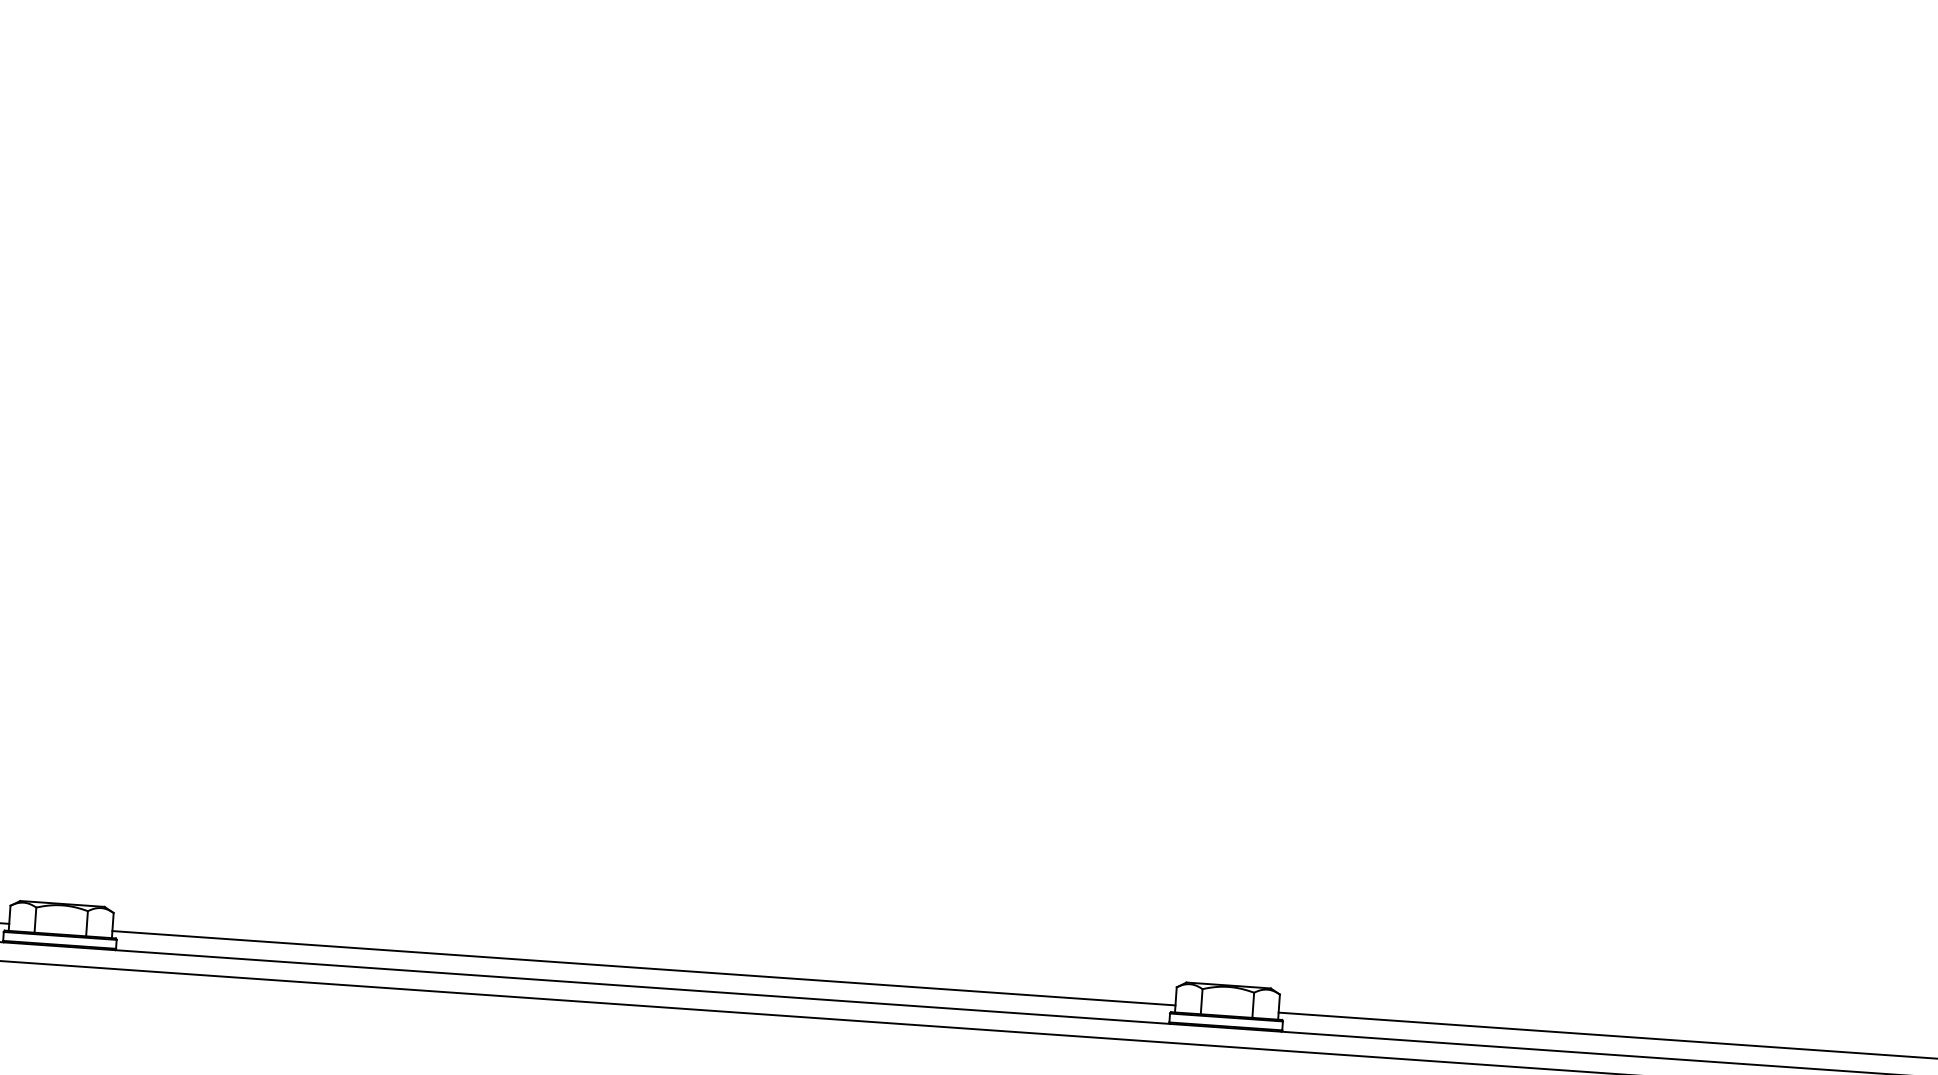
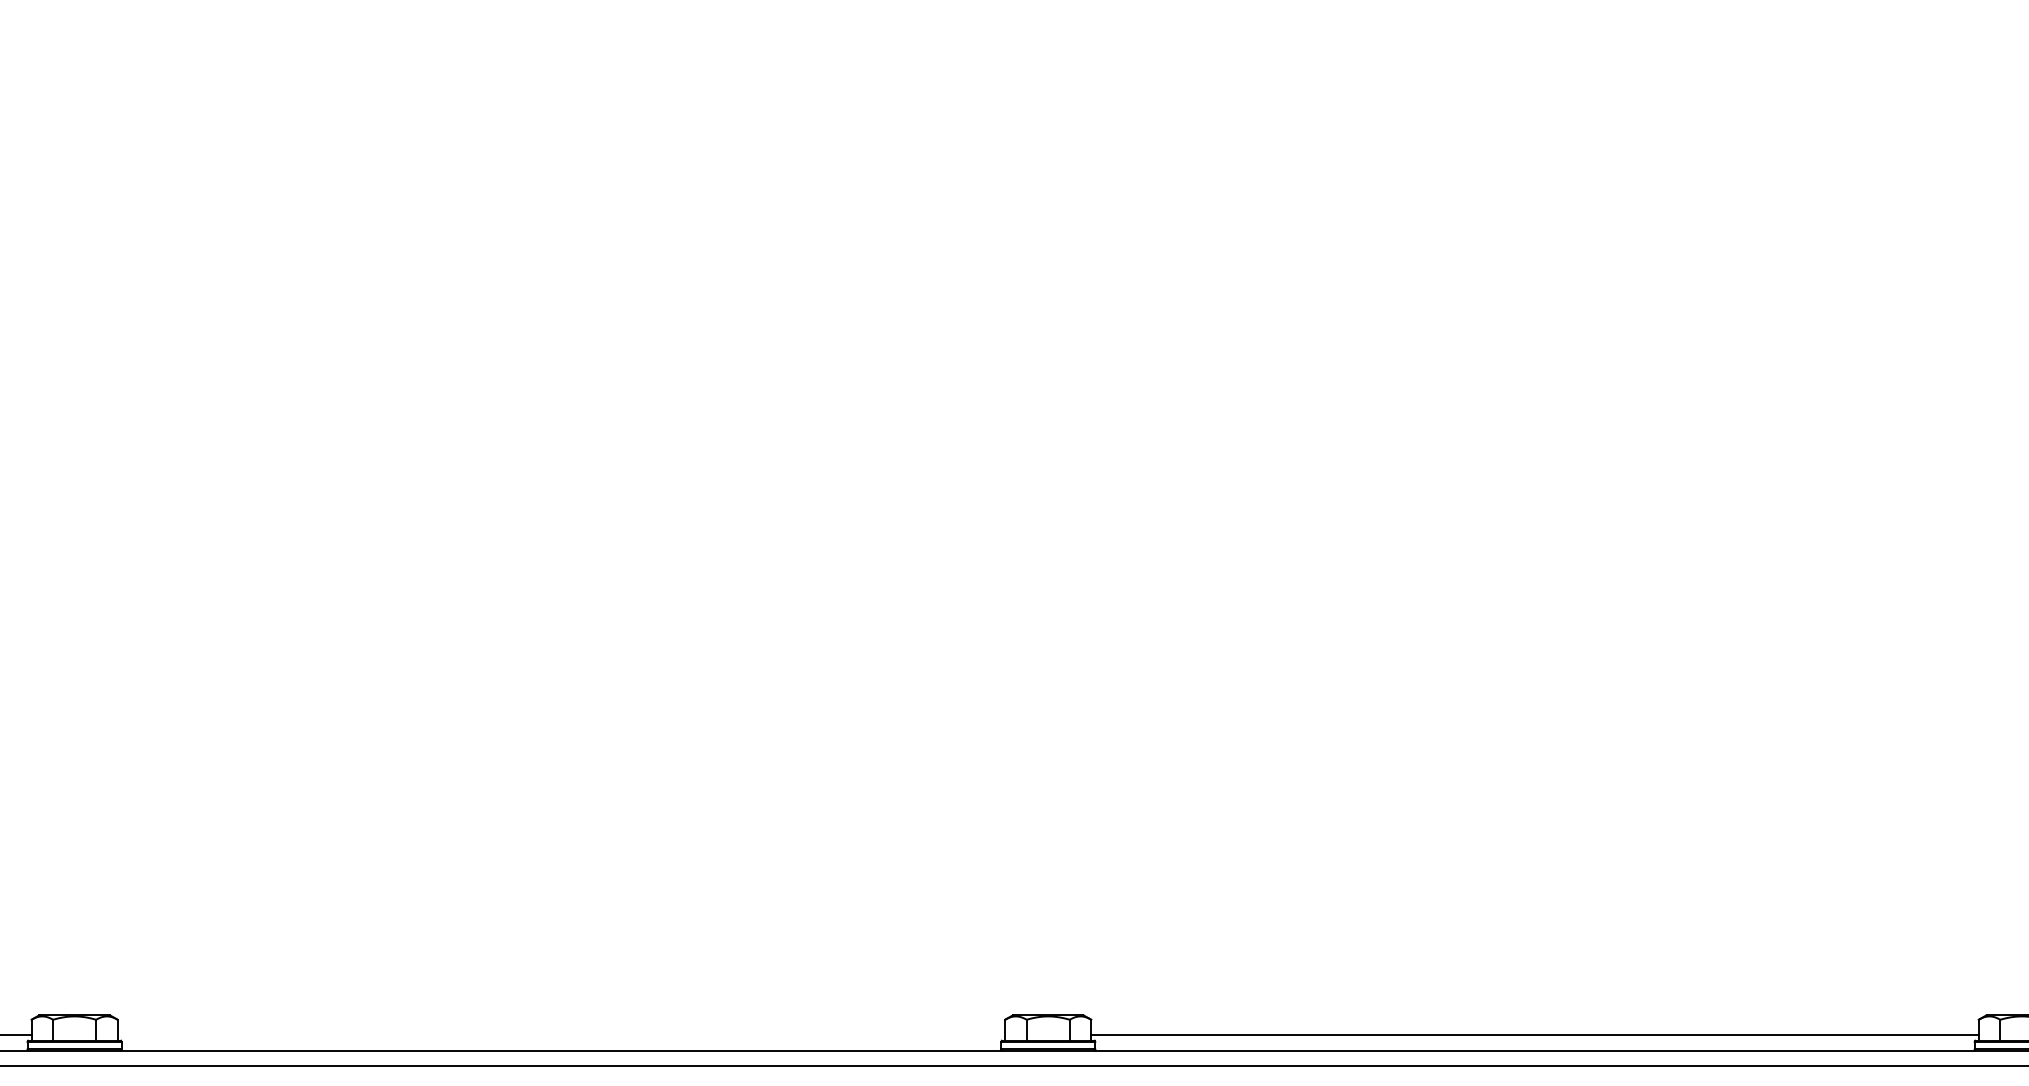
line: (644, 967) -> (561, 1034), removed

